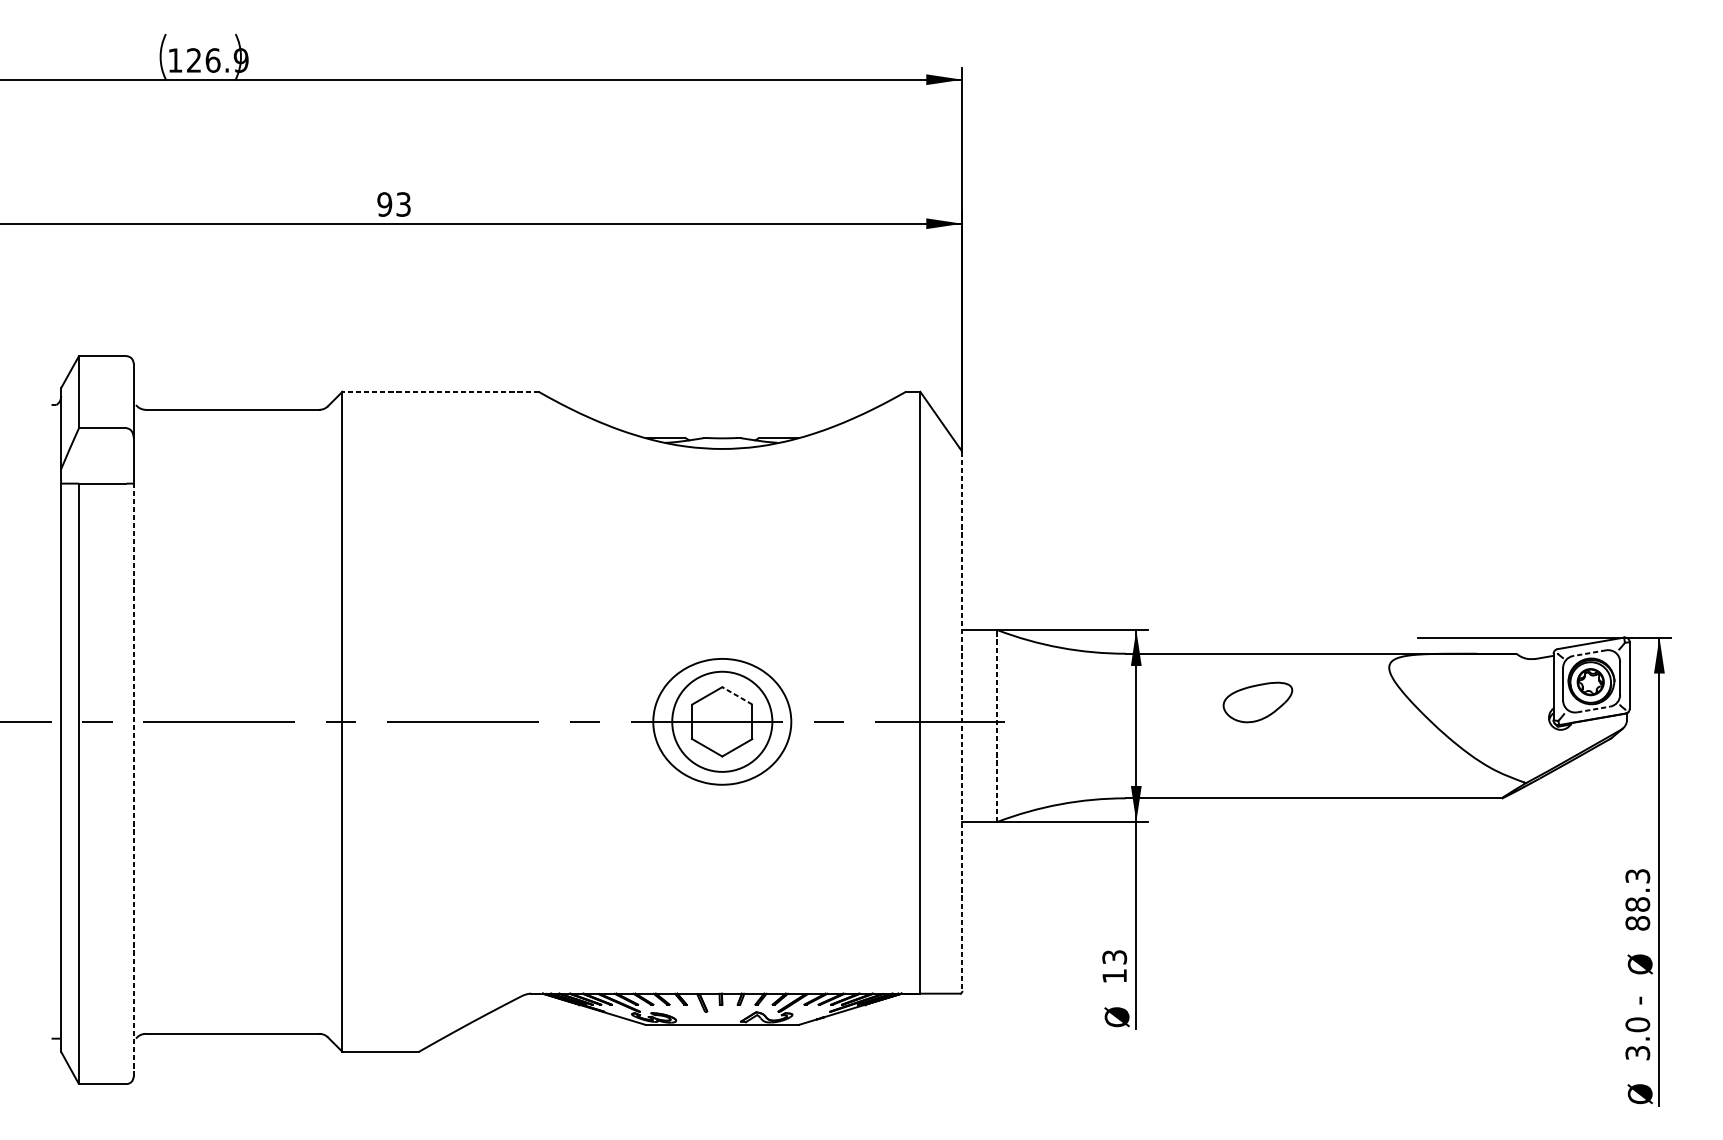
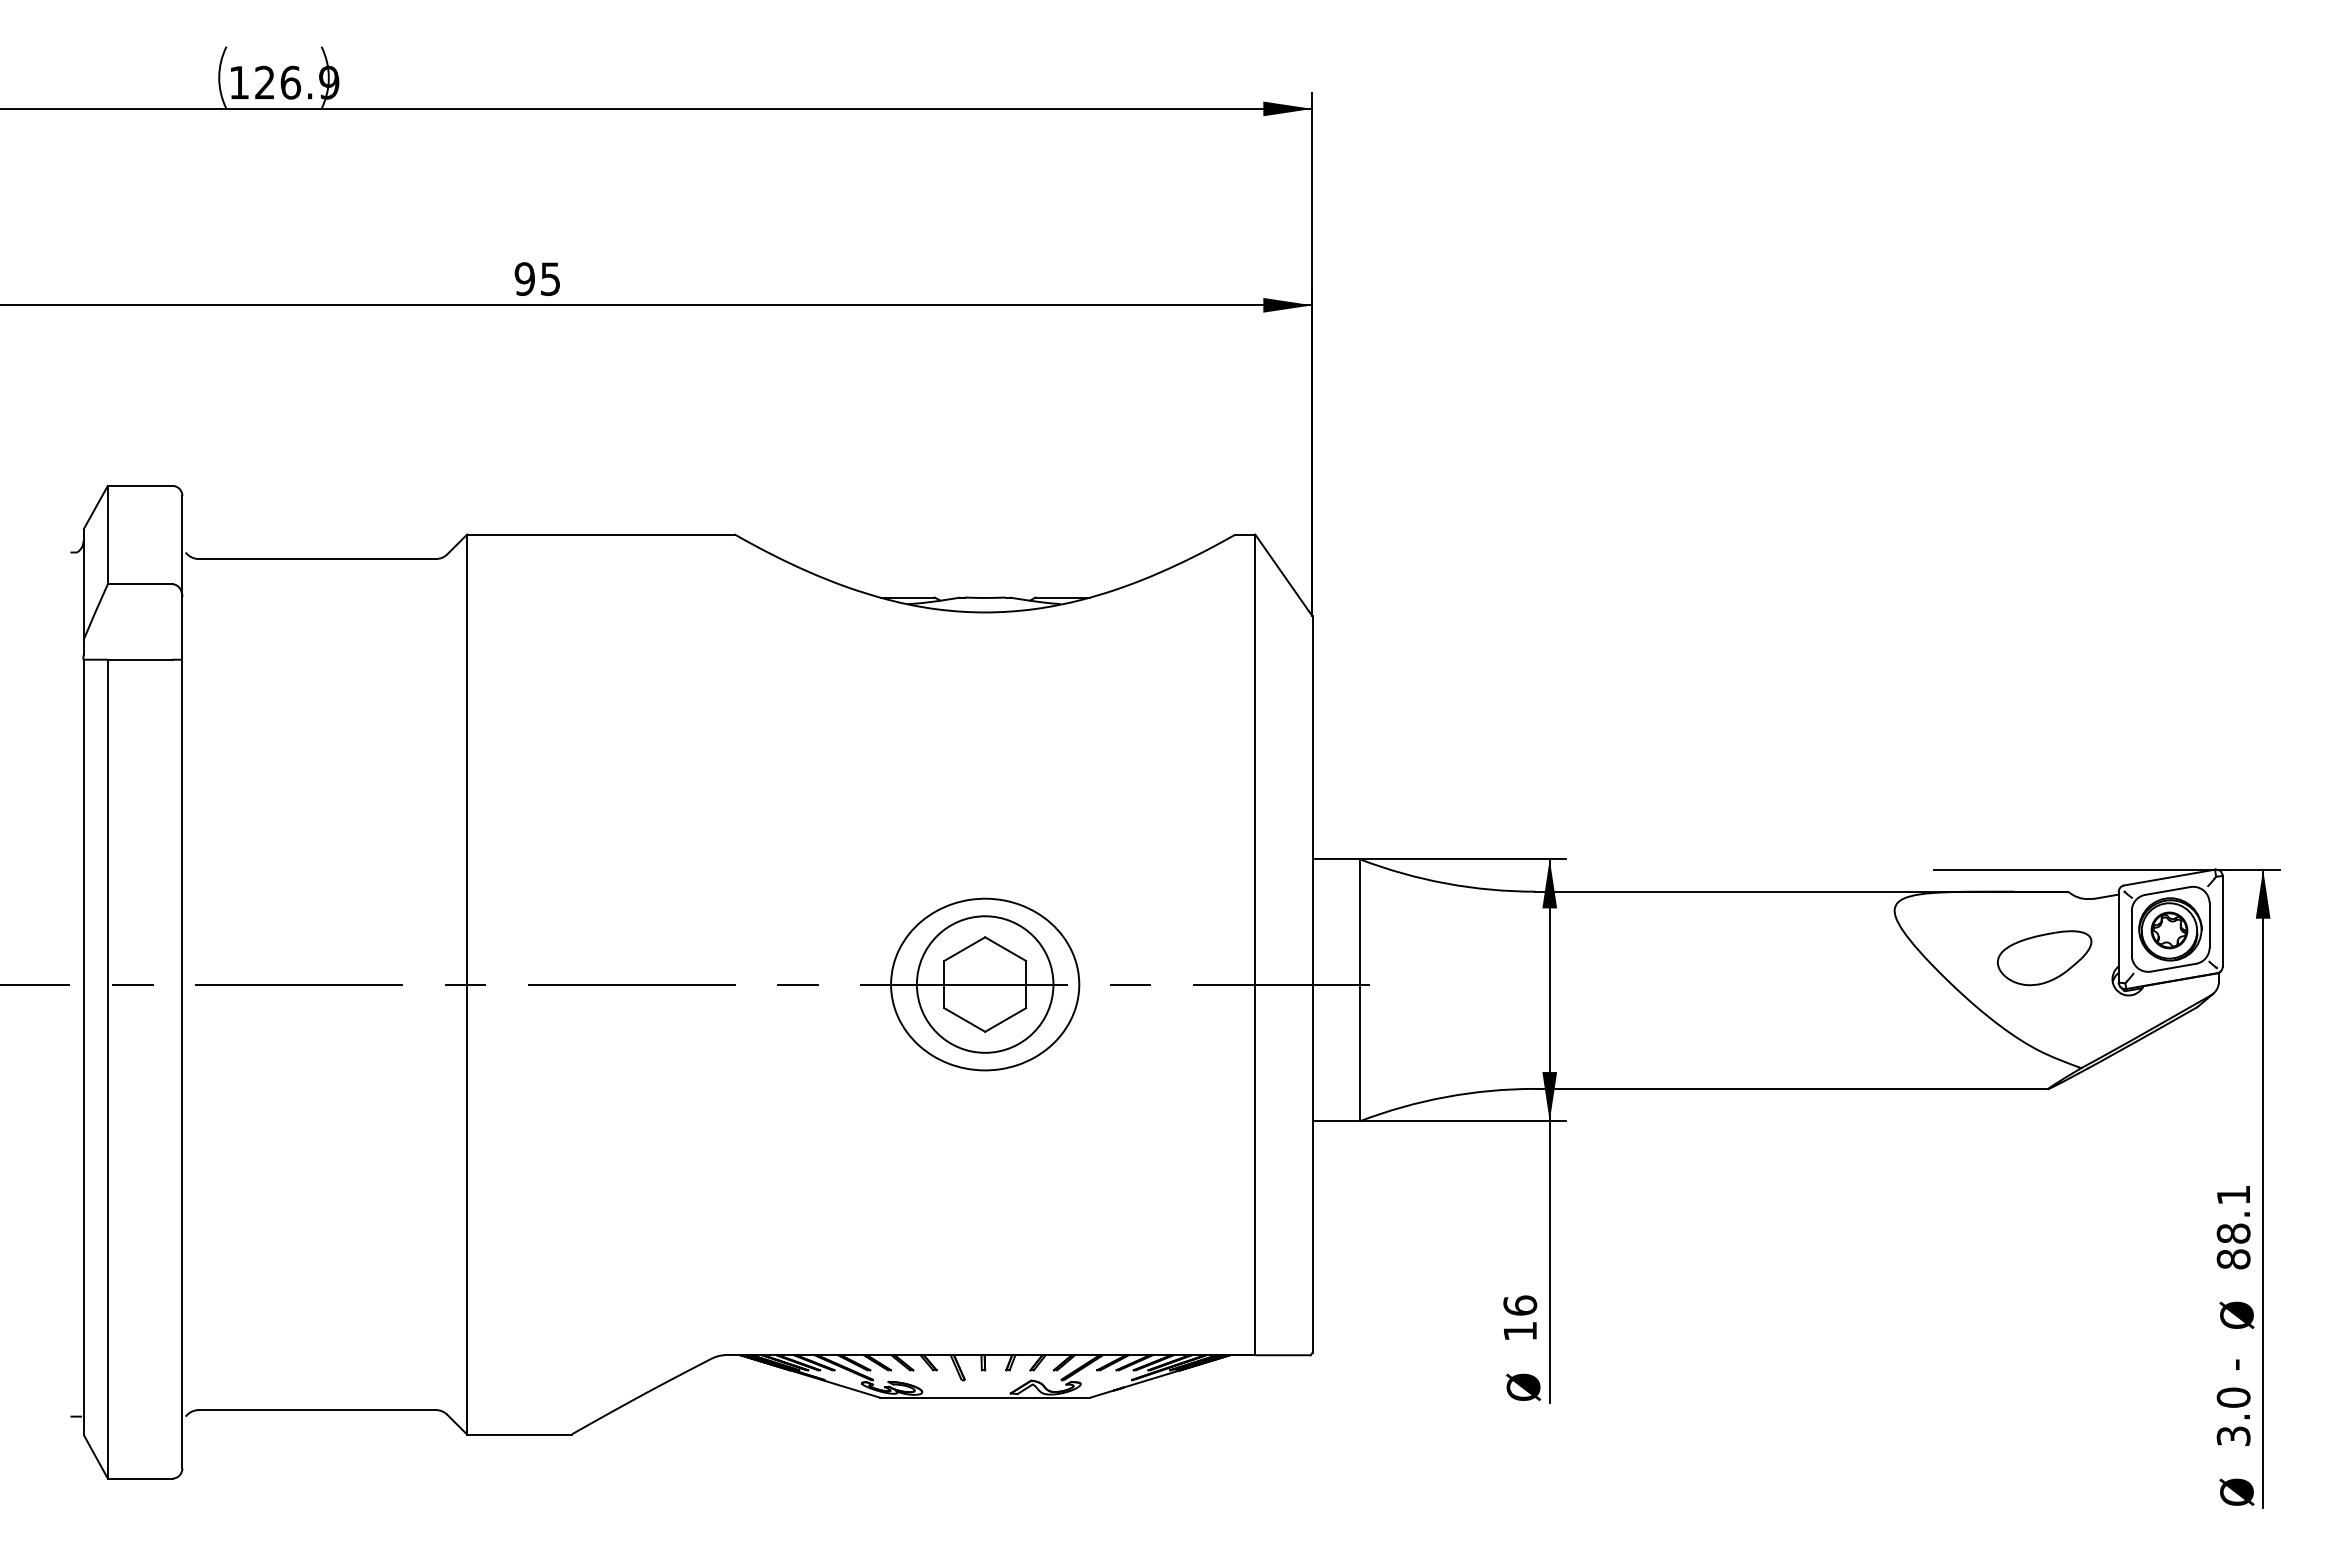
text: (403, 204) -> (550, 278), 93 -> 95
line: (440, 391) -> (601, 534), dashed -> solid
line: (1589, 652) -> (2167, 890), dashed -> solid
line: (737, 696) -> (1005, 949), dashed -> solid
part: (1257, 702) -> (2044, 958), moved
line: (1593, 709) -> (2173, 967), dashed -> solid
line: (962, 722) -> (1312, 985), dashed -> solid
line: (997, 726) -> (1360, 990), dashed -> solid
line: (133, 779) -> (182, 1063), dashed -> solid
text: (1637, 875) -> (2233, 1194), 88.3 -> 88.1
text: (1114, 957) -> (1520, 1305), 13 -> 16

